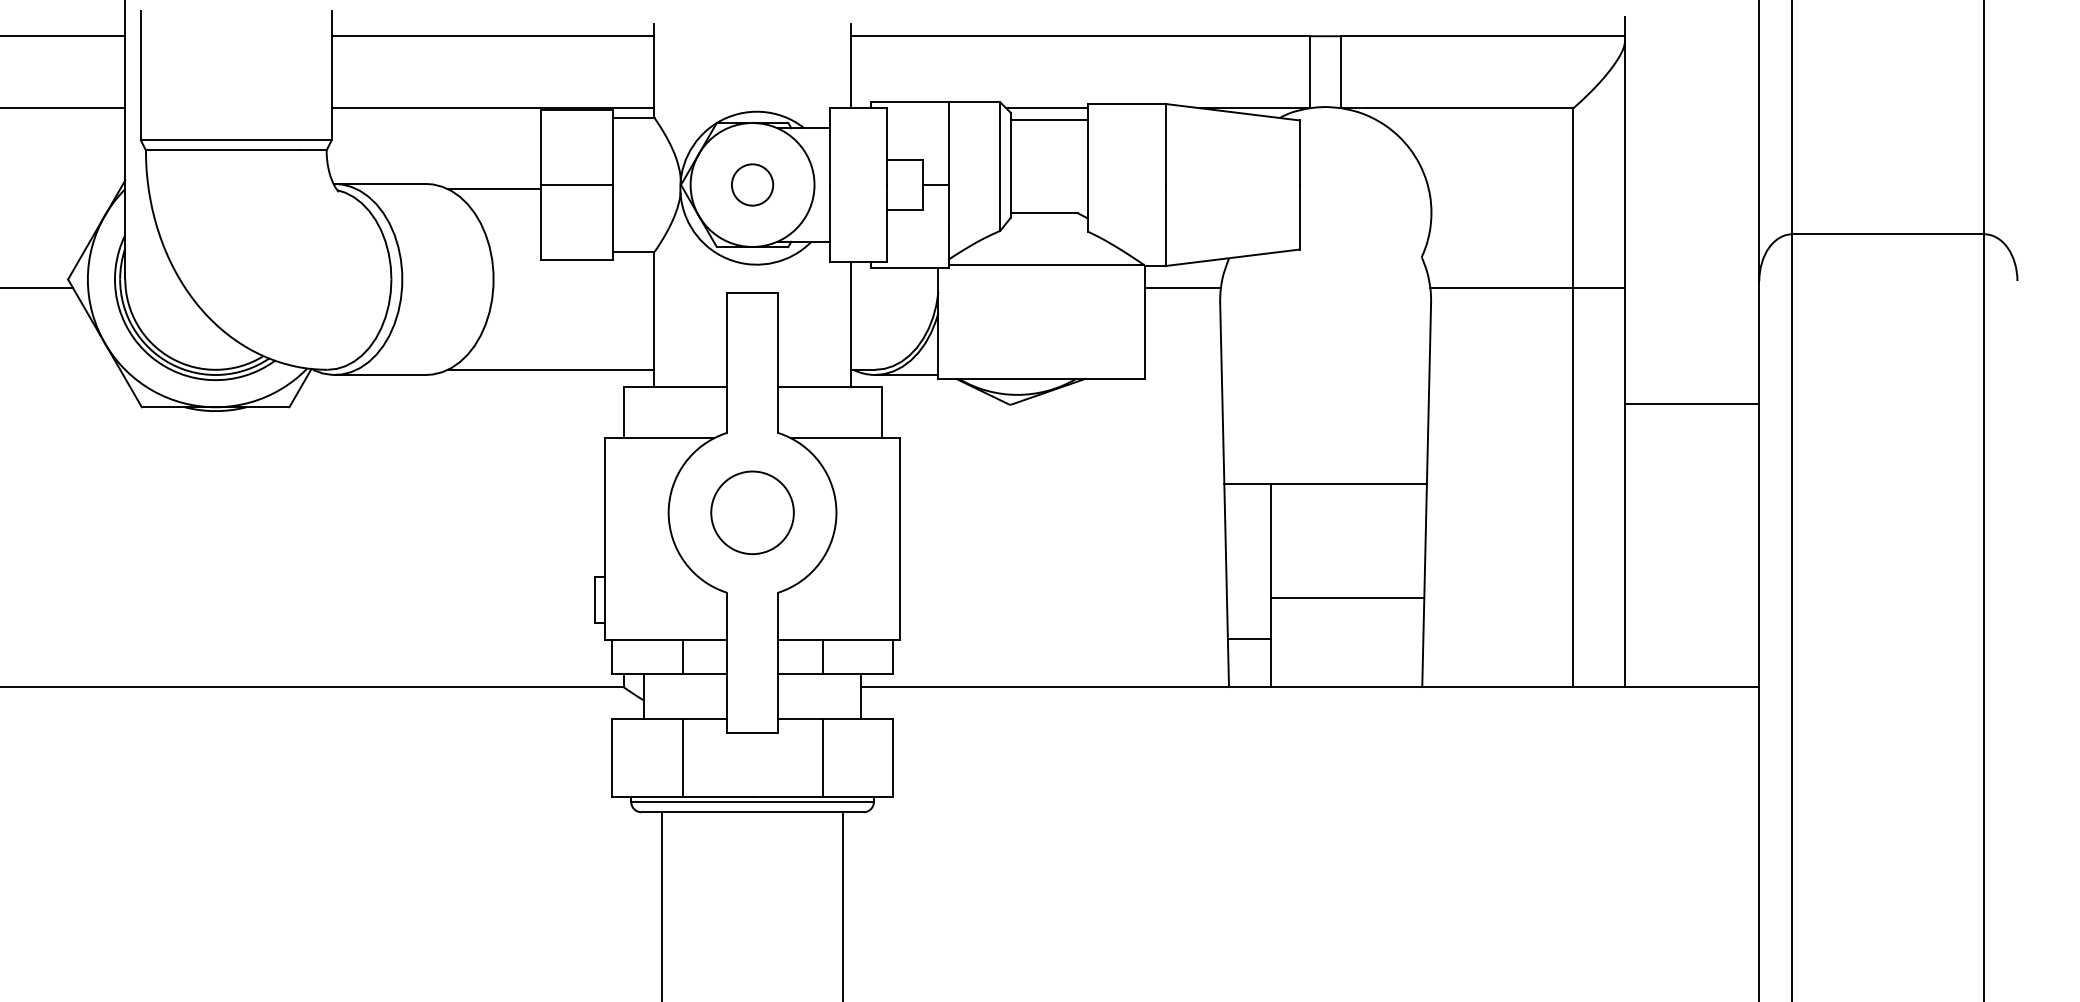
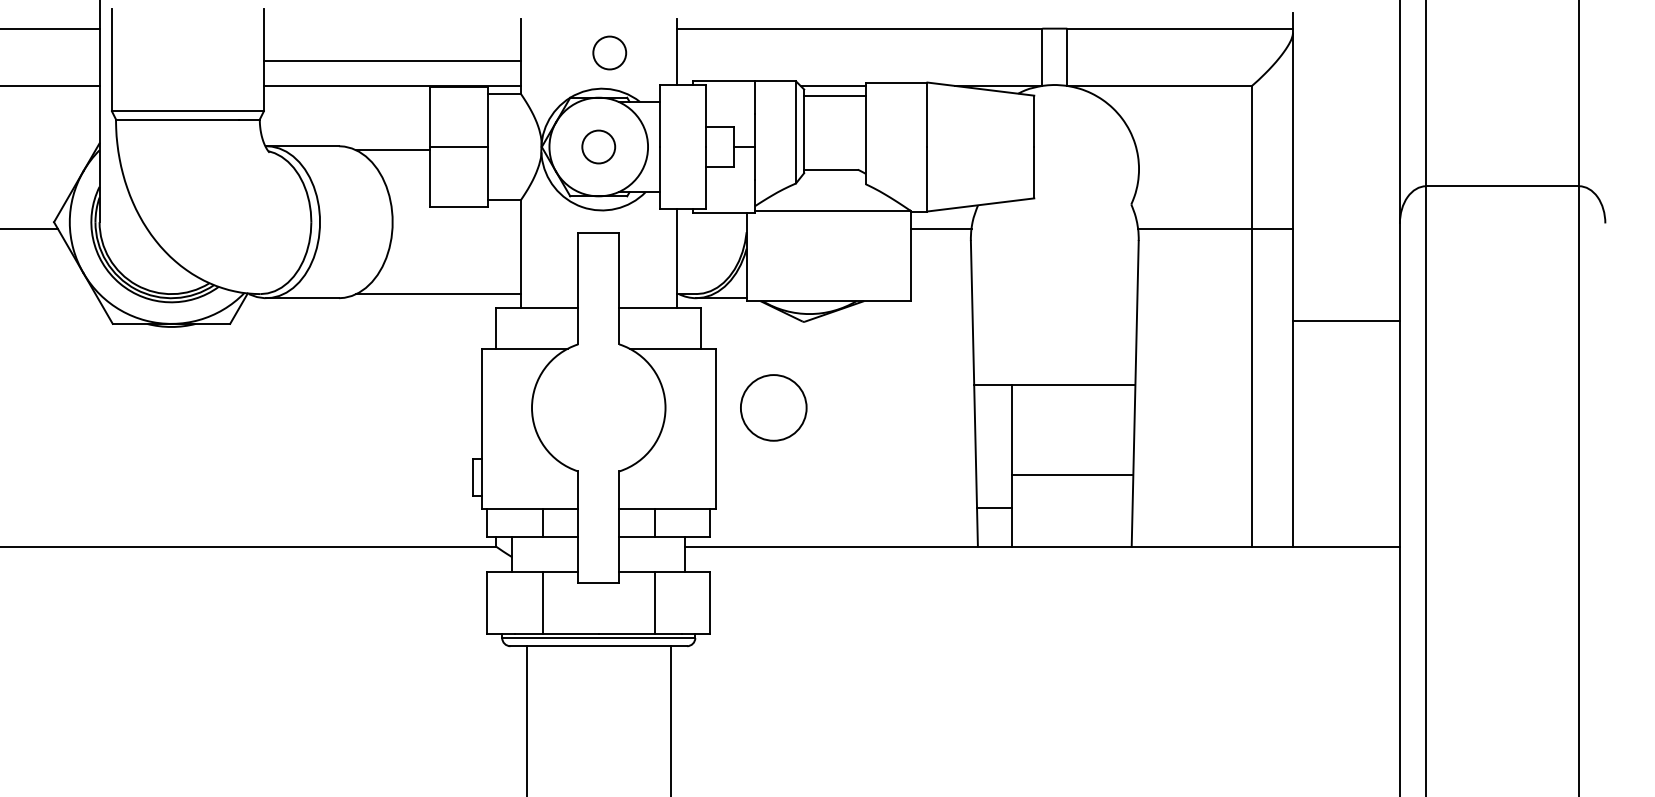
line: (492, 36) -> (391, 60), moved
circle: (766, 66) -> (609, 52), added
circle: (752, 512) -> (773, 407), moved

